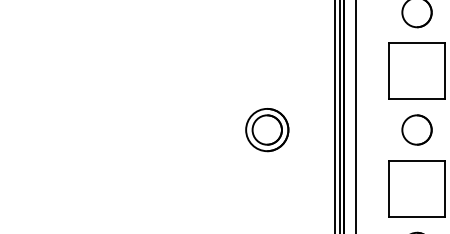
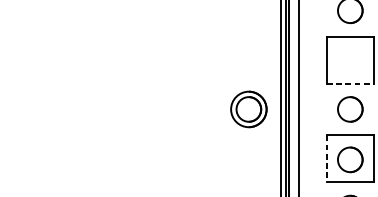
line: (417, 99) -> (350, 83), solid -> dashed
part: (267, 130) -> (249, 109), moved
line: (389, 188) -> (327, 158), solid -> dashed
circle: (416, 189) -> (349, 159), added

